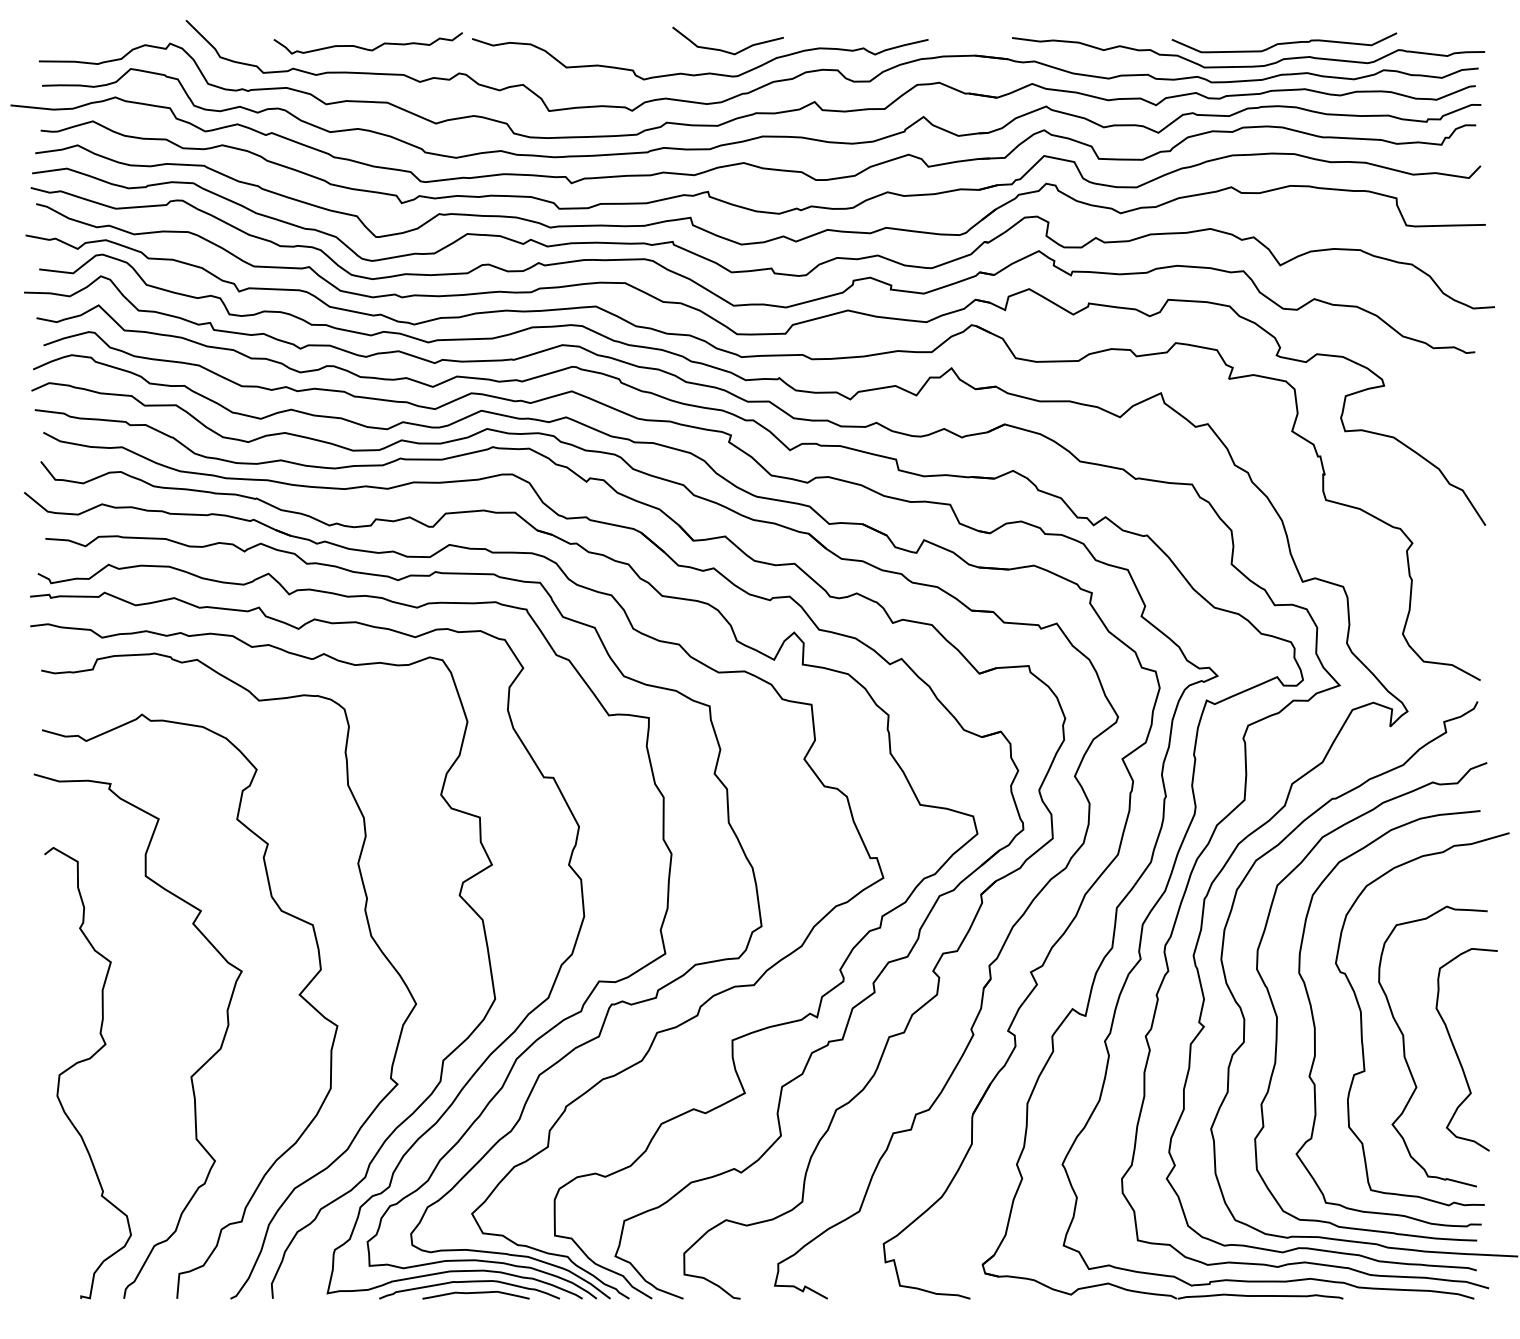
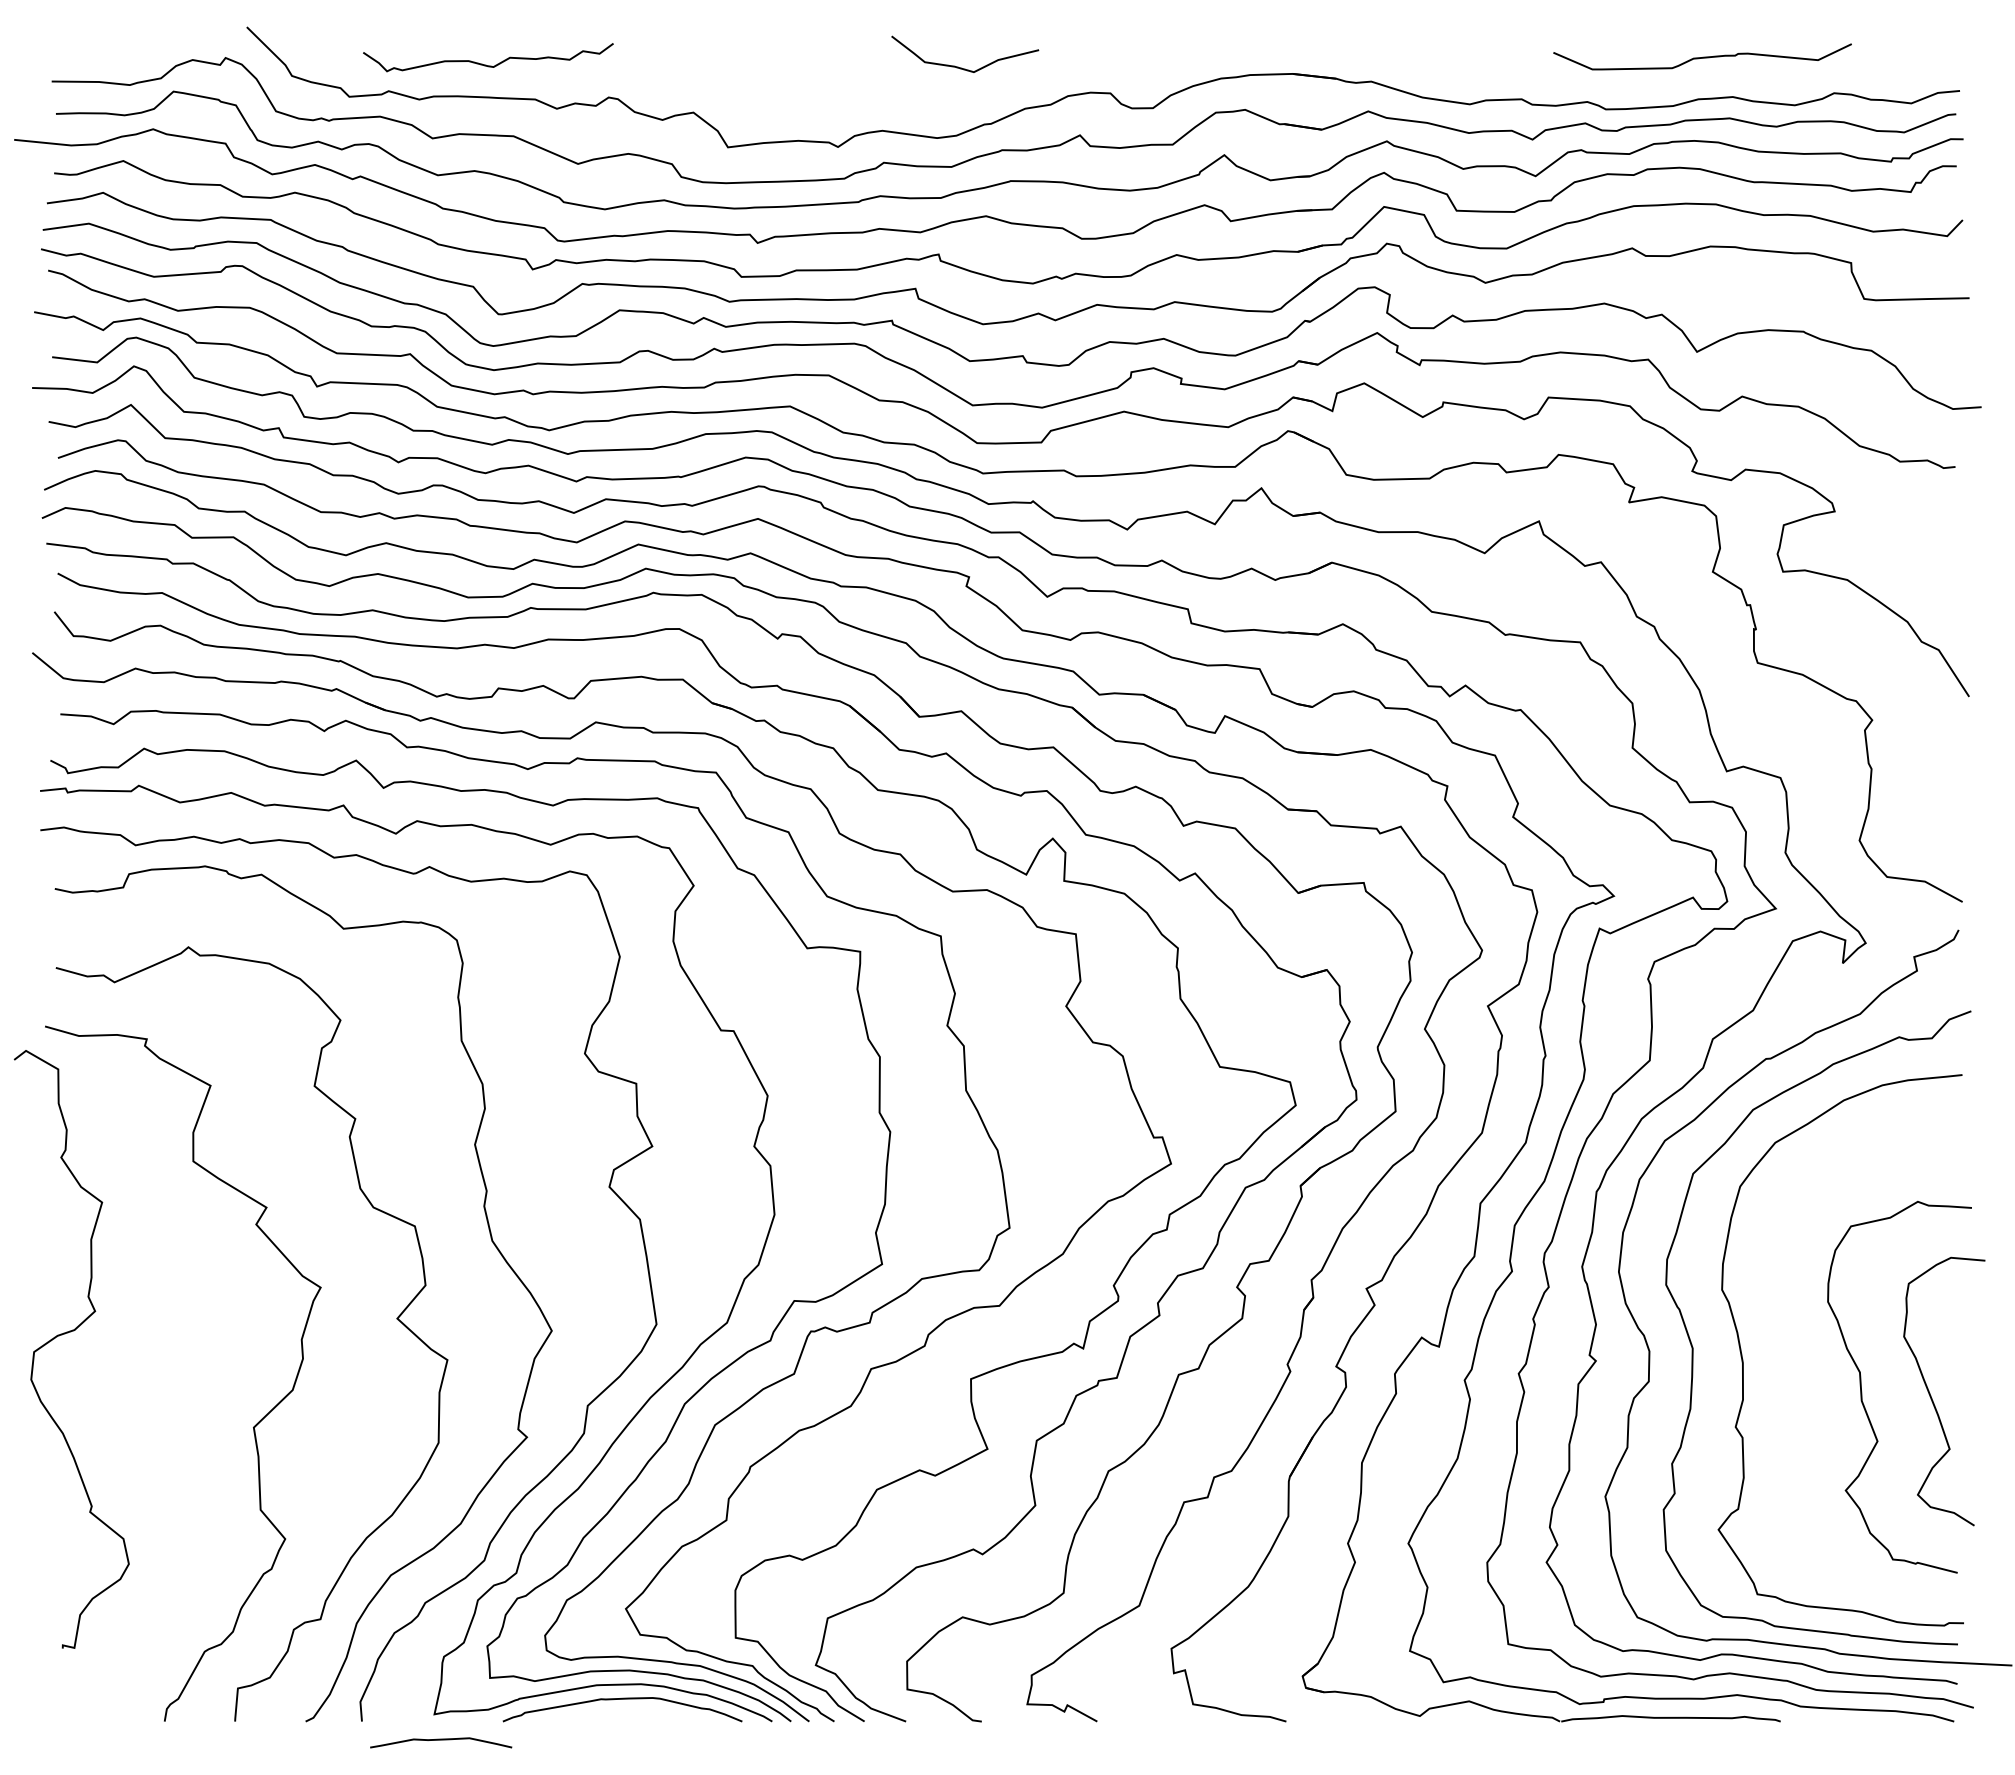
curve: (1248, 65) -> (1654, 87), removed
curve: (701, 73) -> (930, 97), removed
curve: (1362, 1018) -> (1805, 1350), removed
curve: (83, 1061) -> (65, 1334), moved
curve: (476, 1293) -> (441, 1740), moved

